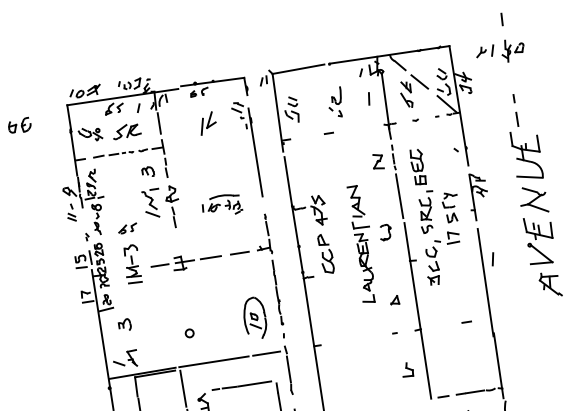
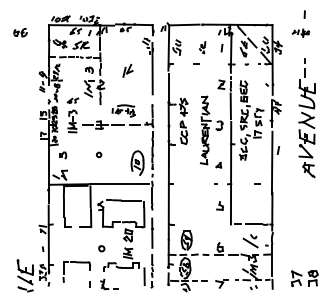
part: (499, 52) -> (300, 33), size x0.6
part: (335, 102) -> (202, 47), size x0.7
part: (206, 122) -> (127, 70), moved
part: (221, 204) -> (123, 110), moved
circle: (190, 332) -> (99, 154), moved

